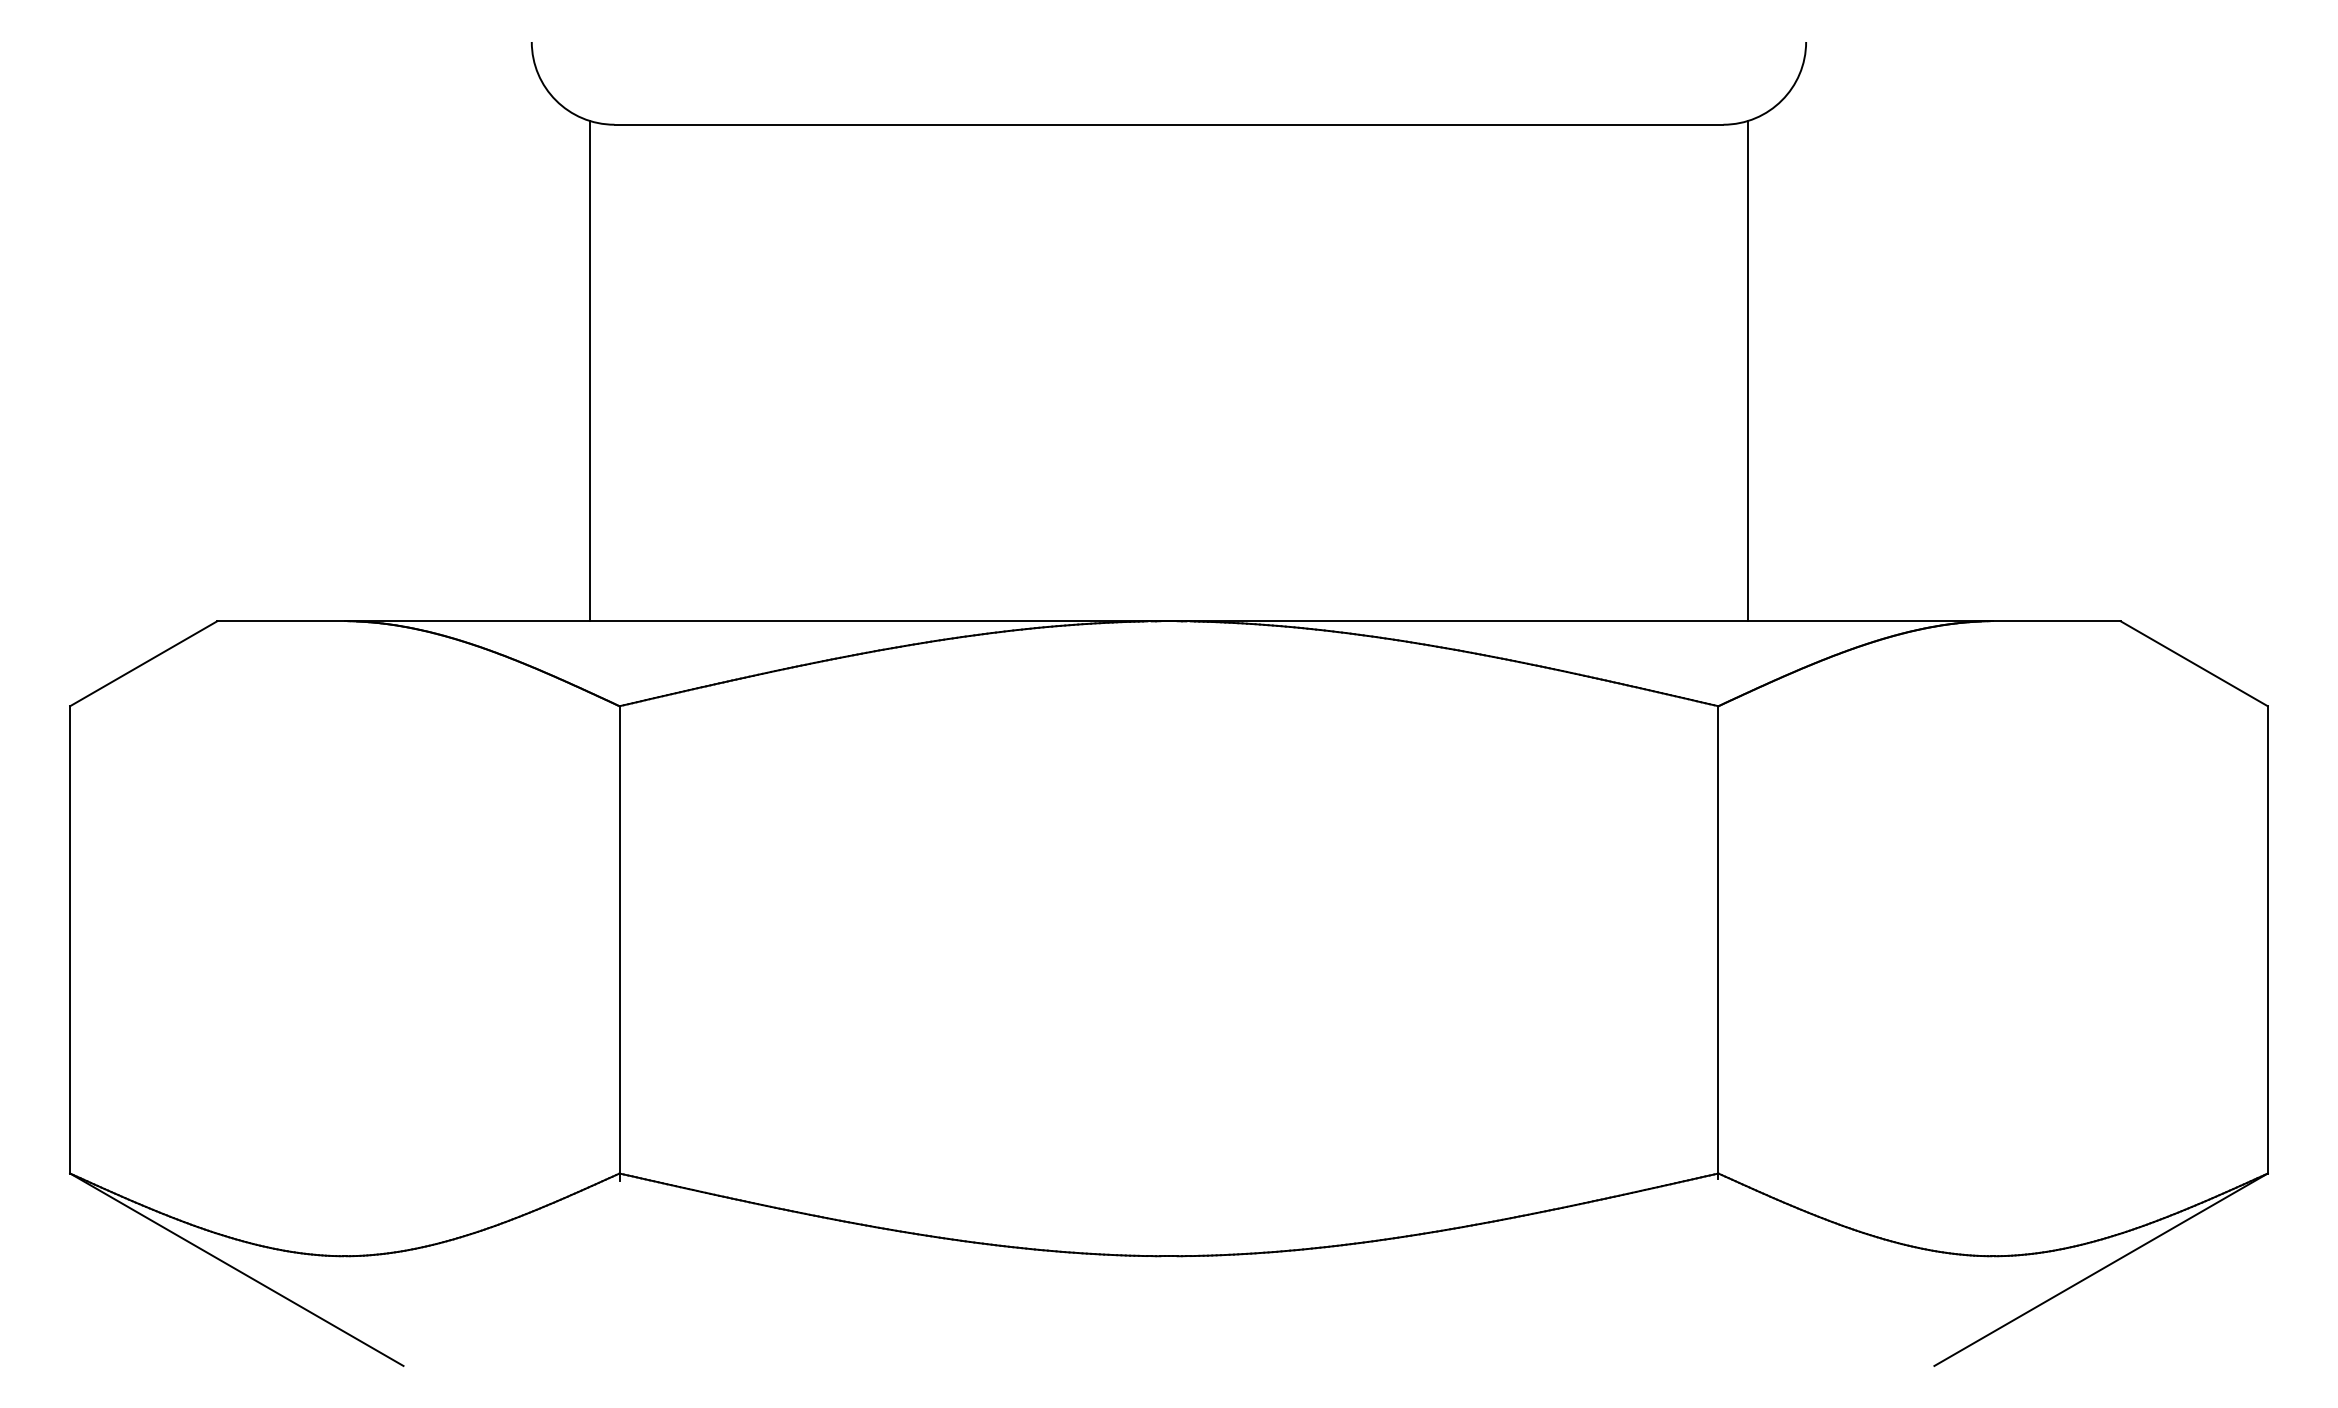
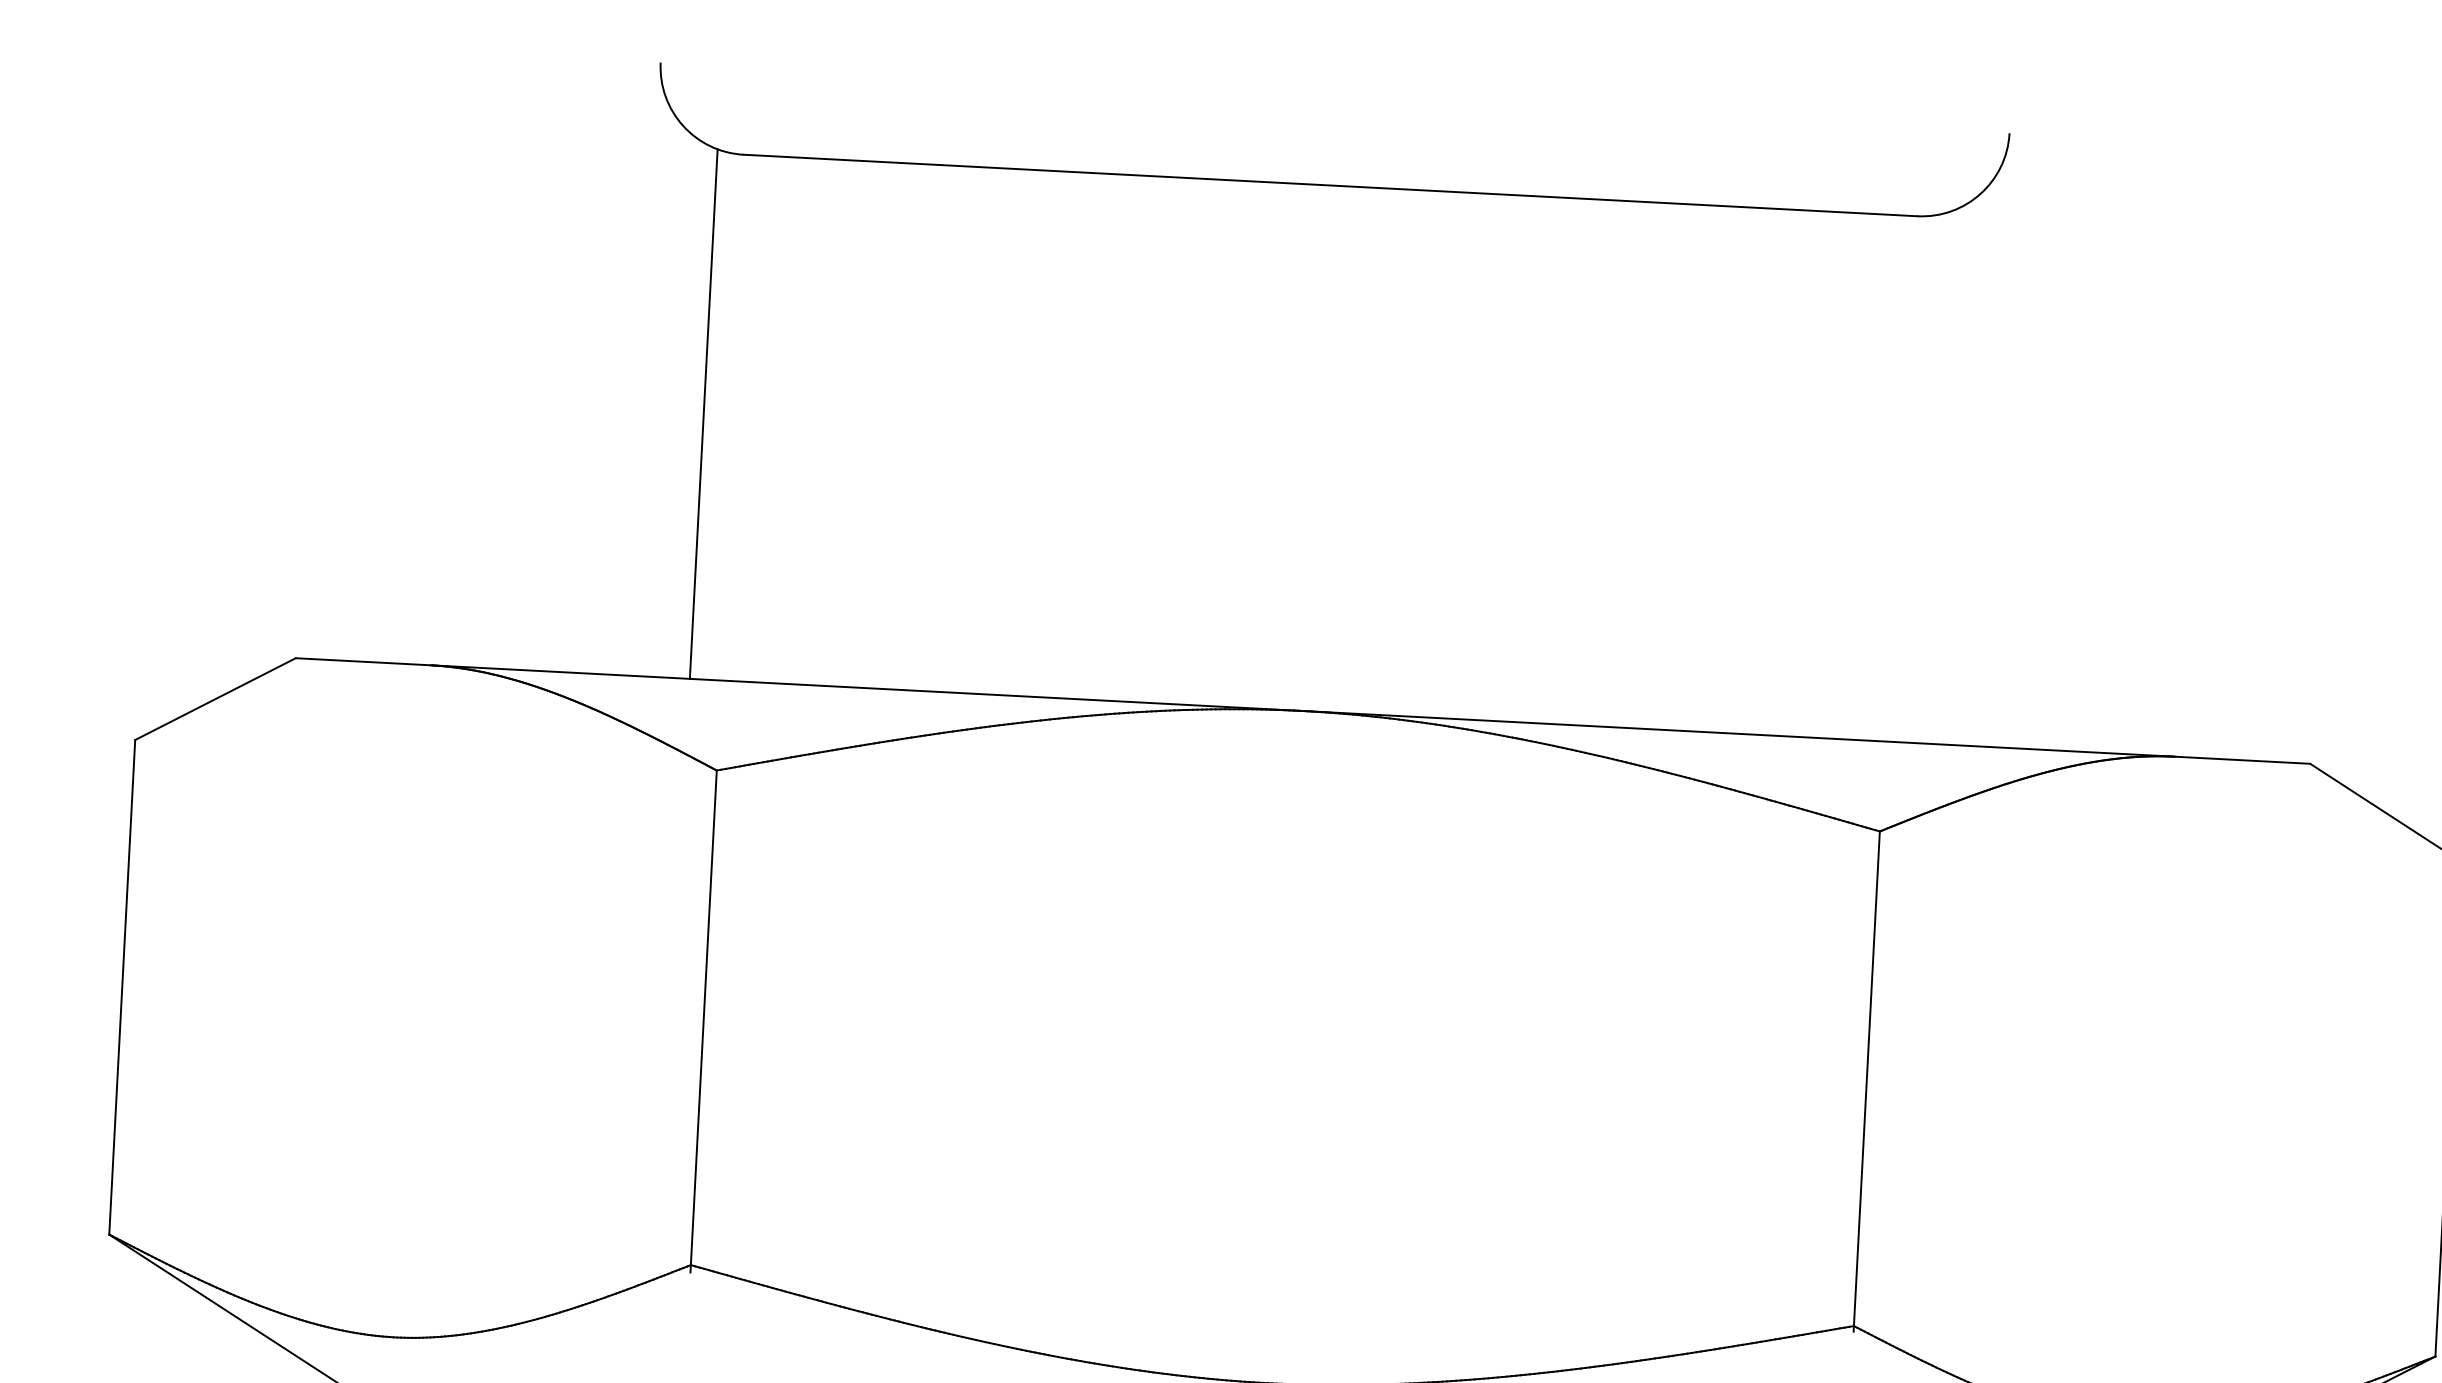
line: (1748, 370) -> (1930, 477), removed

